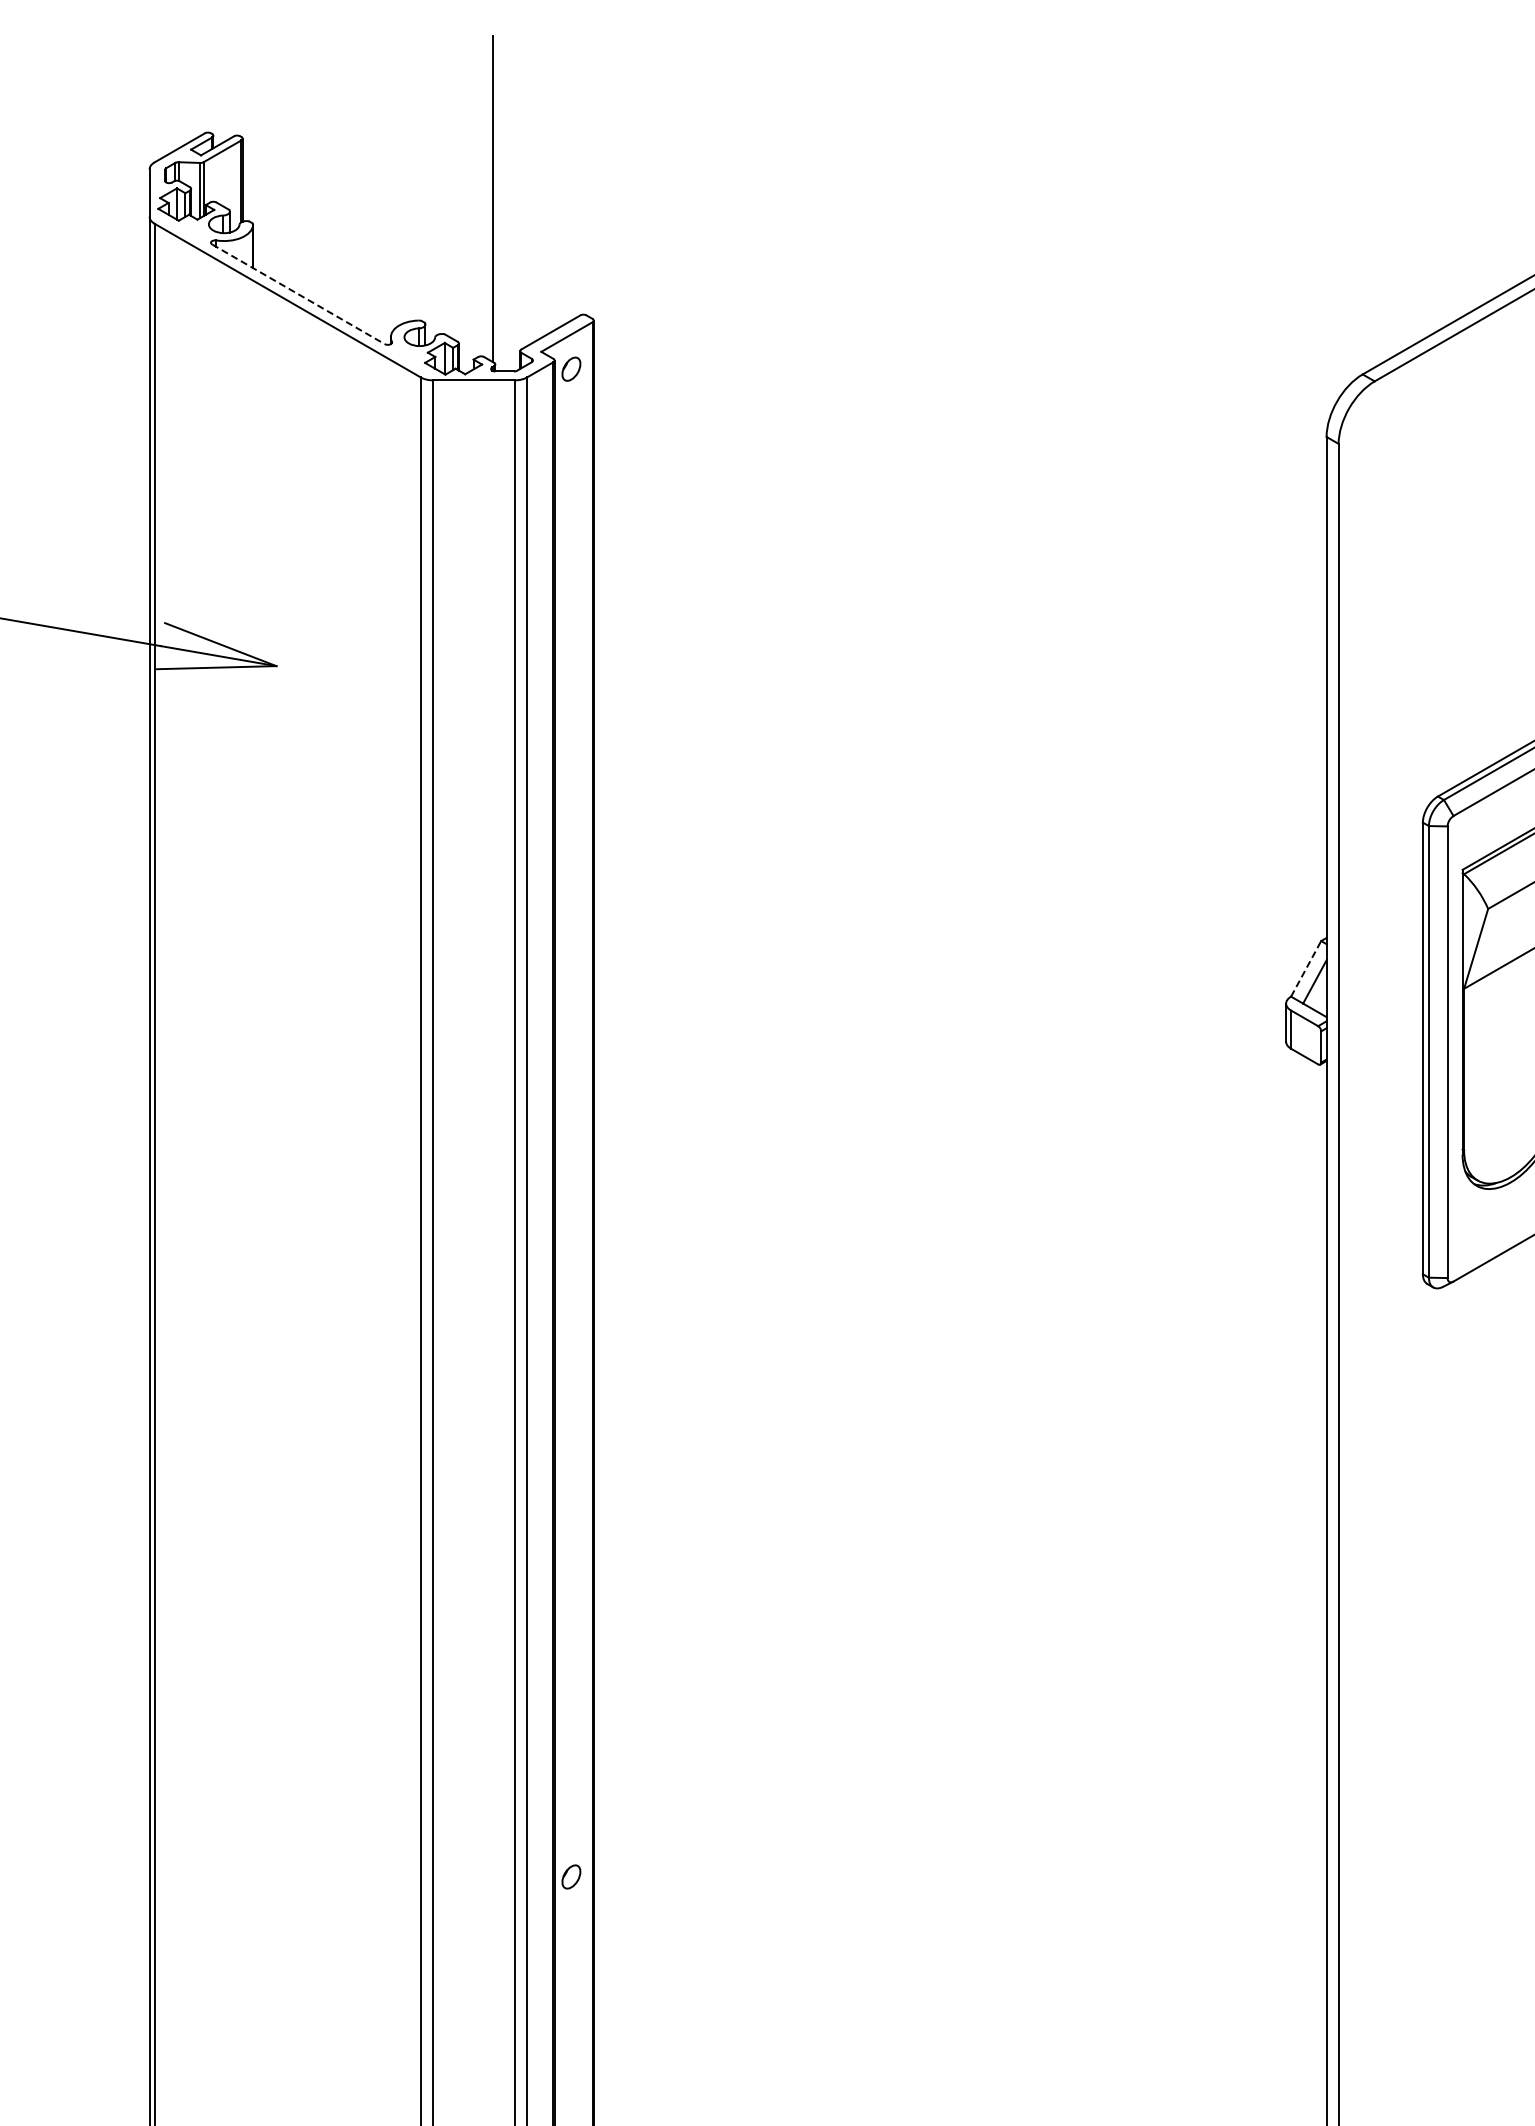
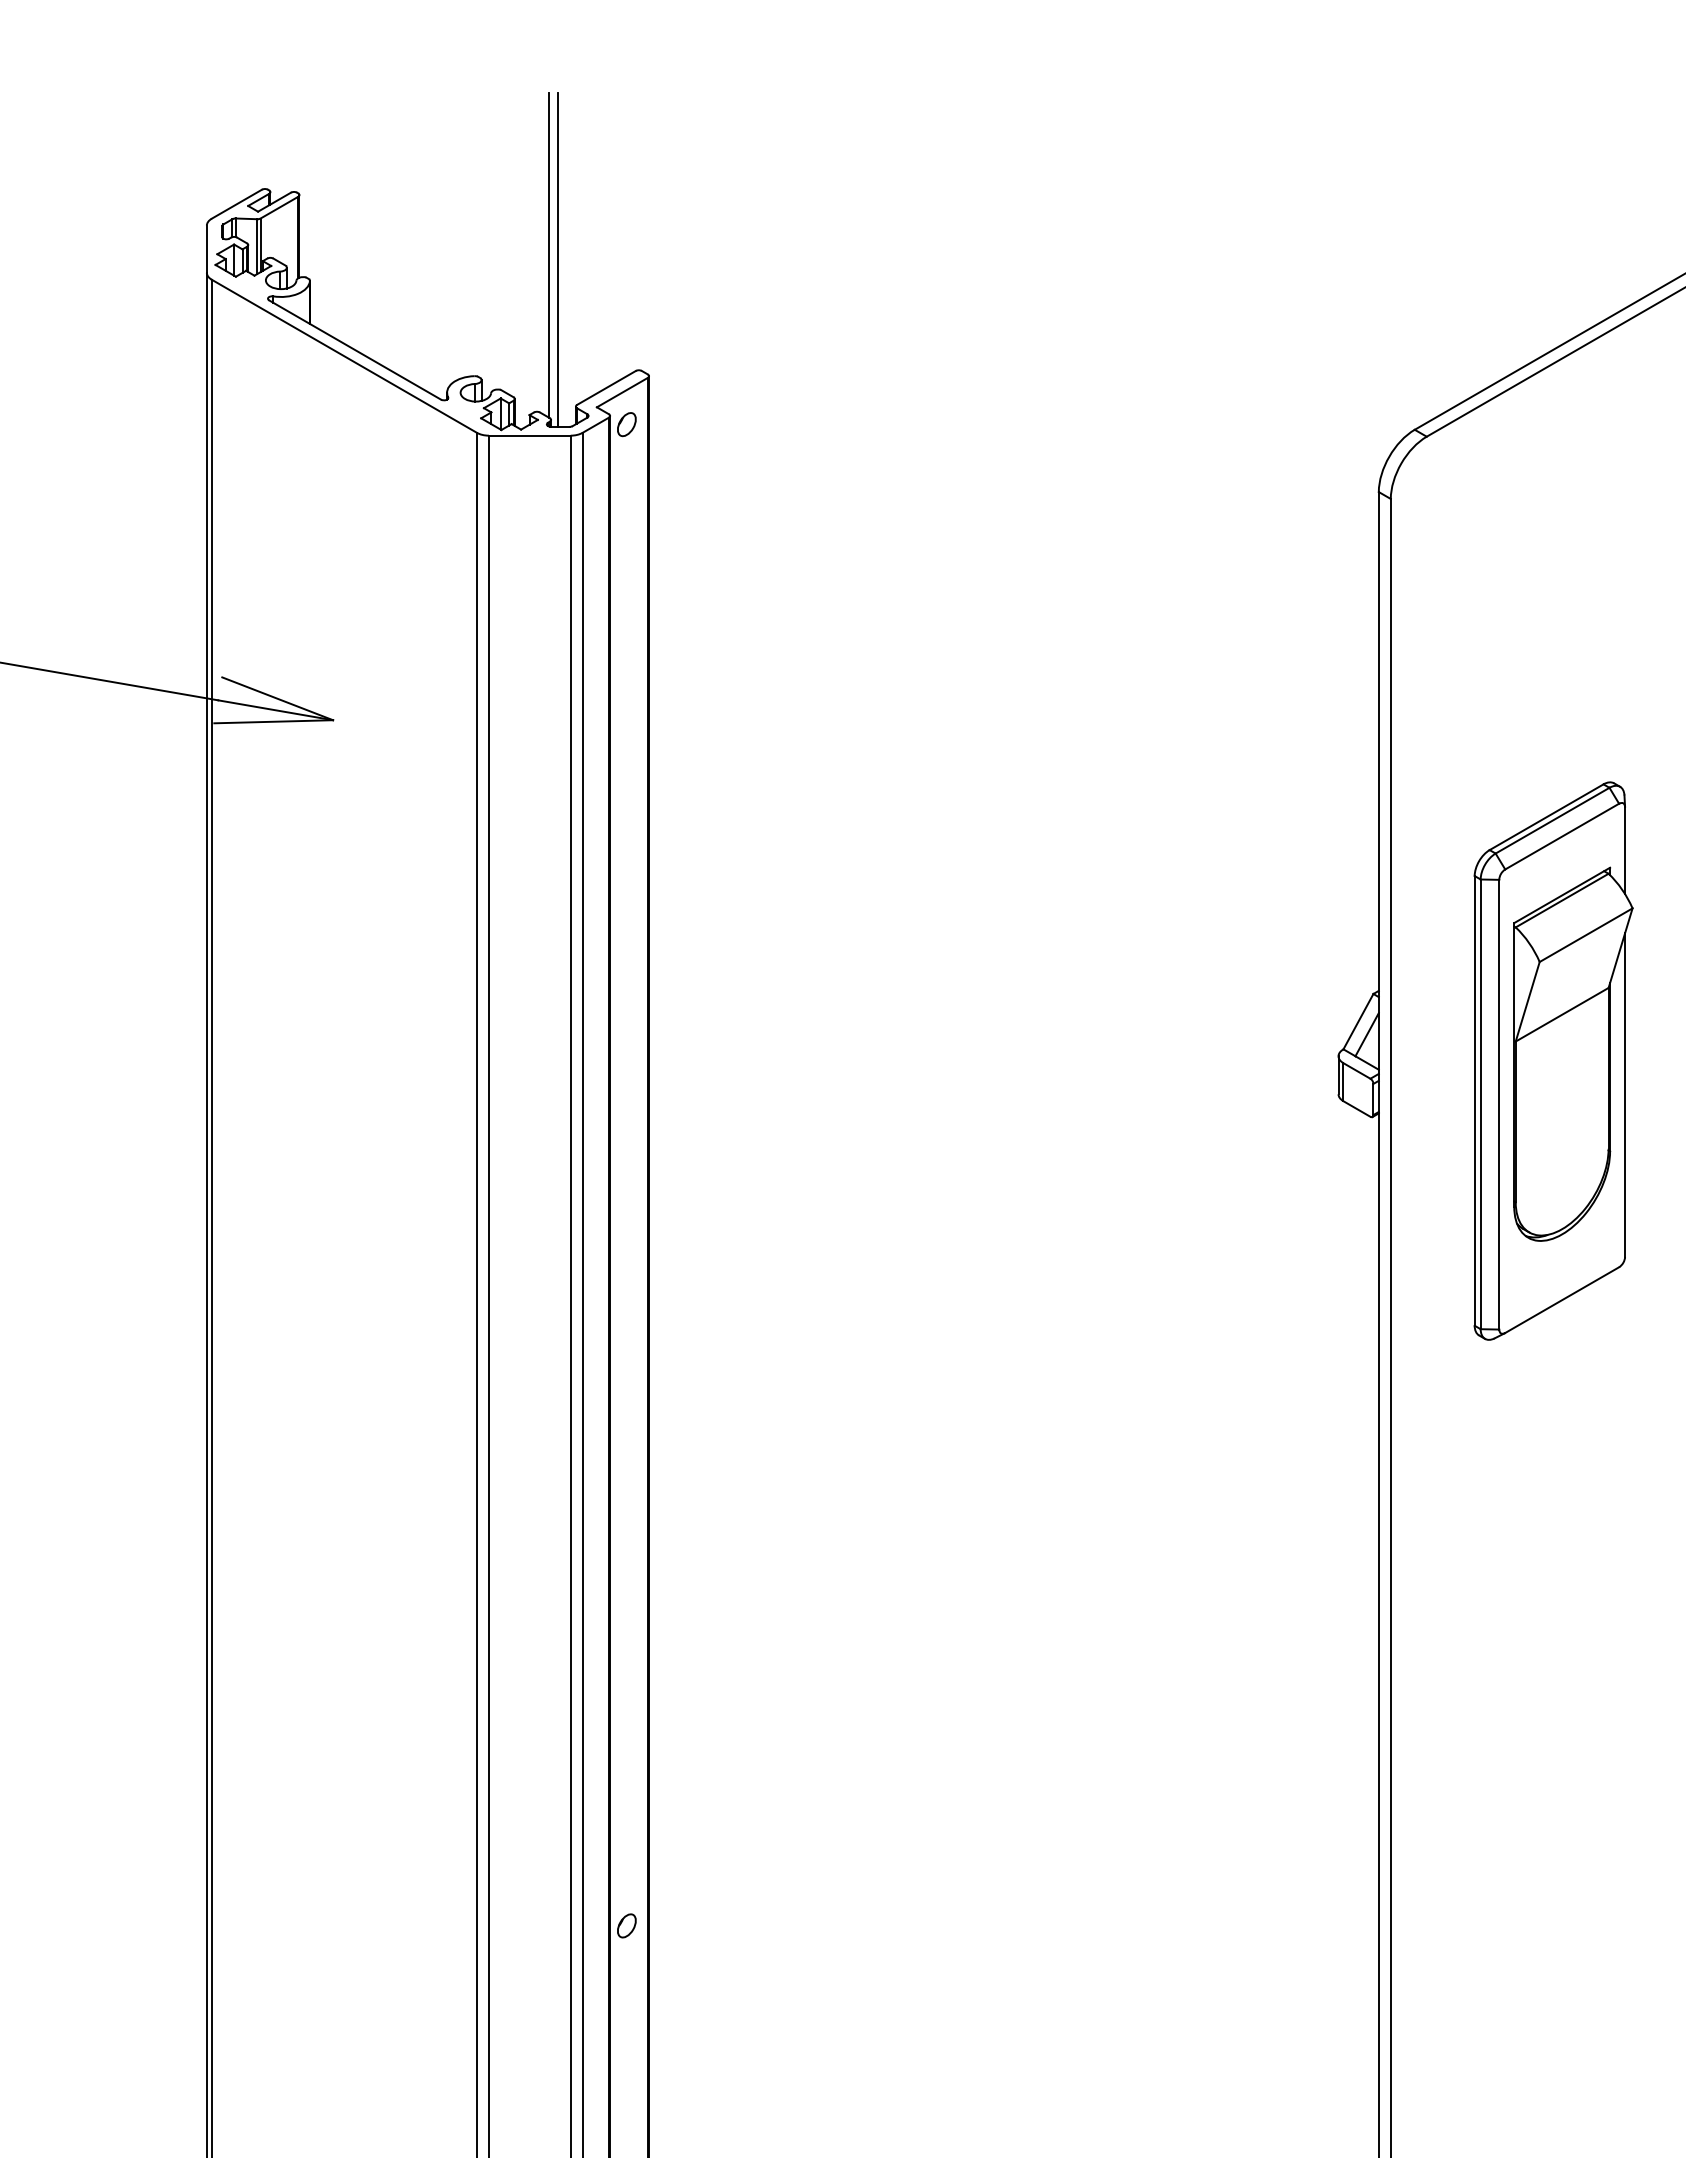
line: (501, 203) -> (557, 259), added
line: (298, 294) -> (355, 350), dashed -> solid
line: (1306, 968) -> (1358, 1021), dashed -> solid

